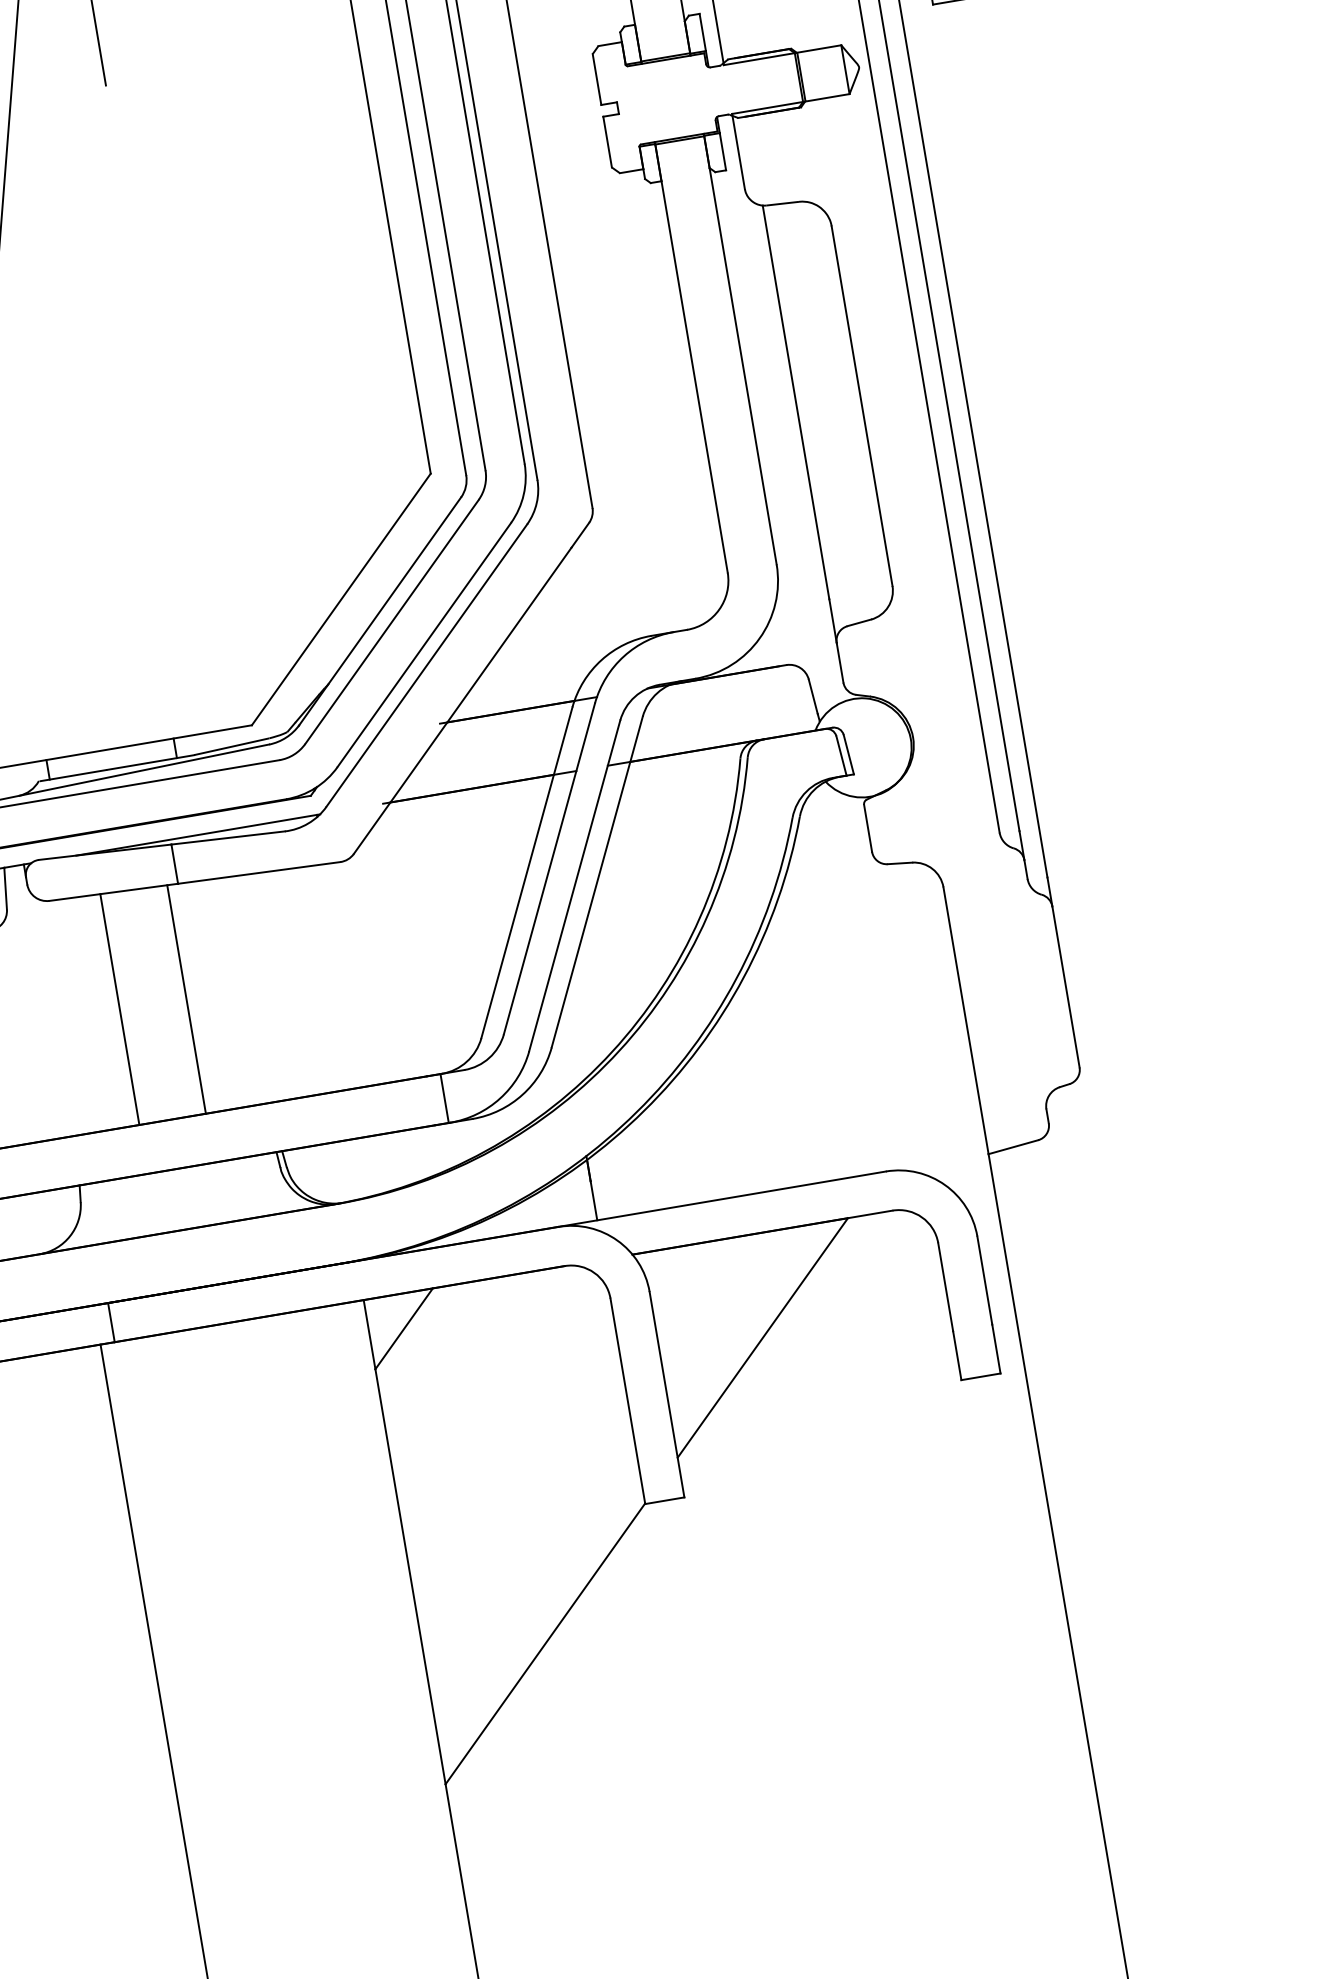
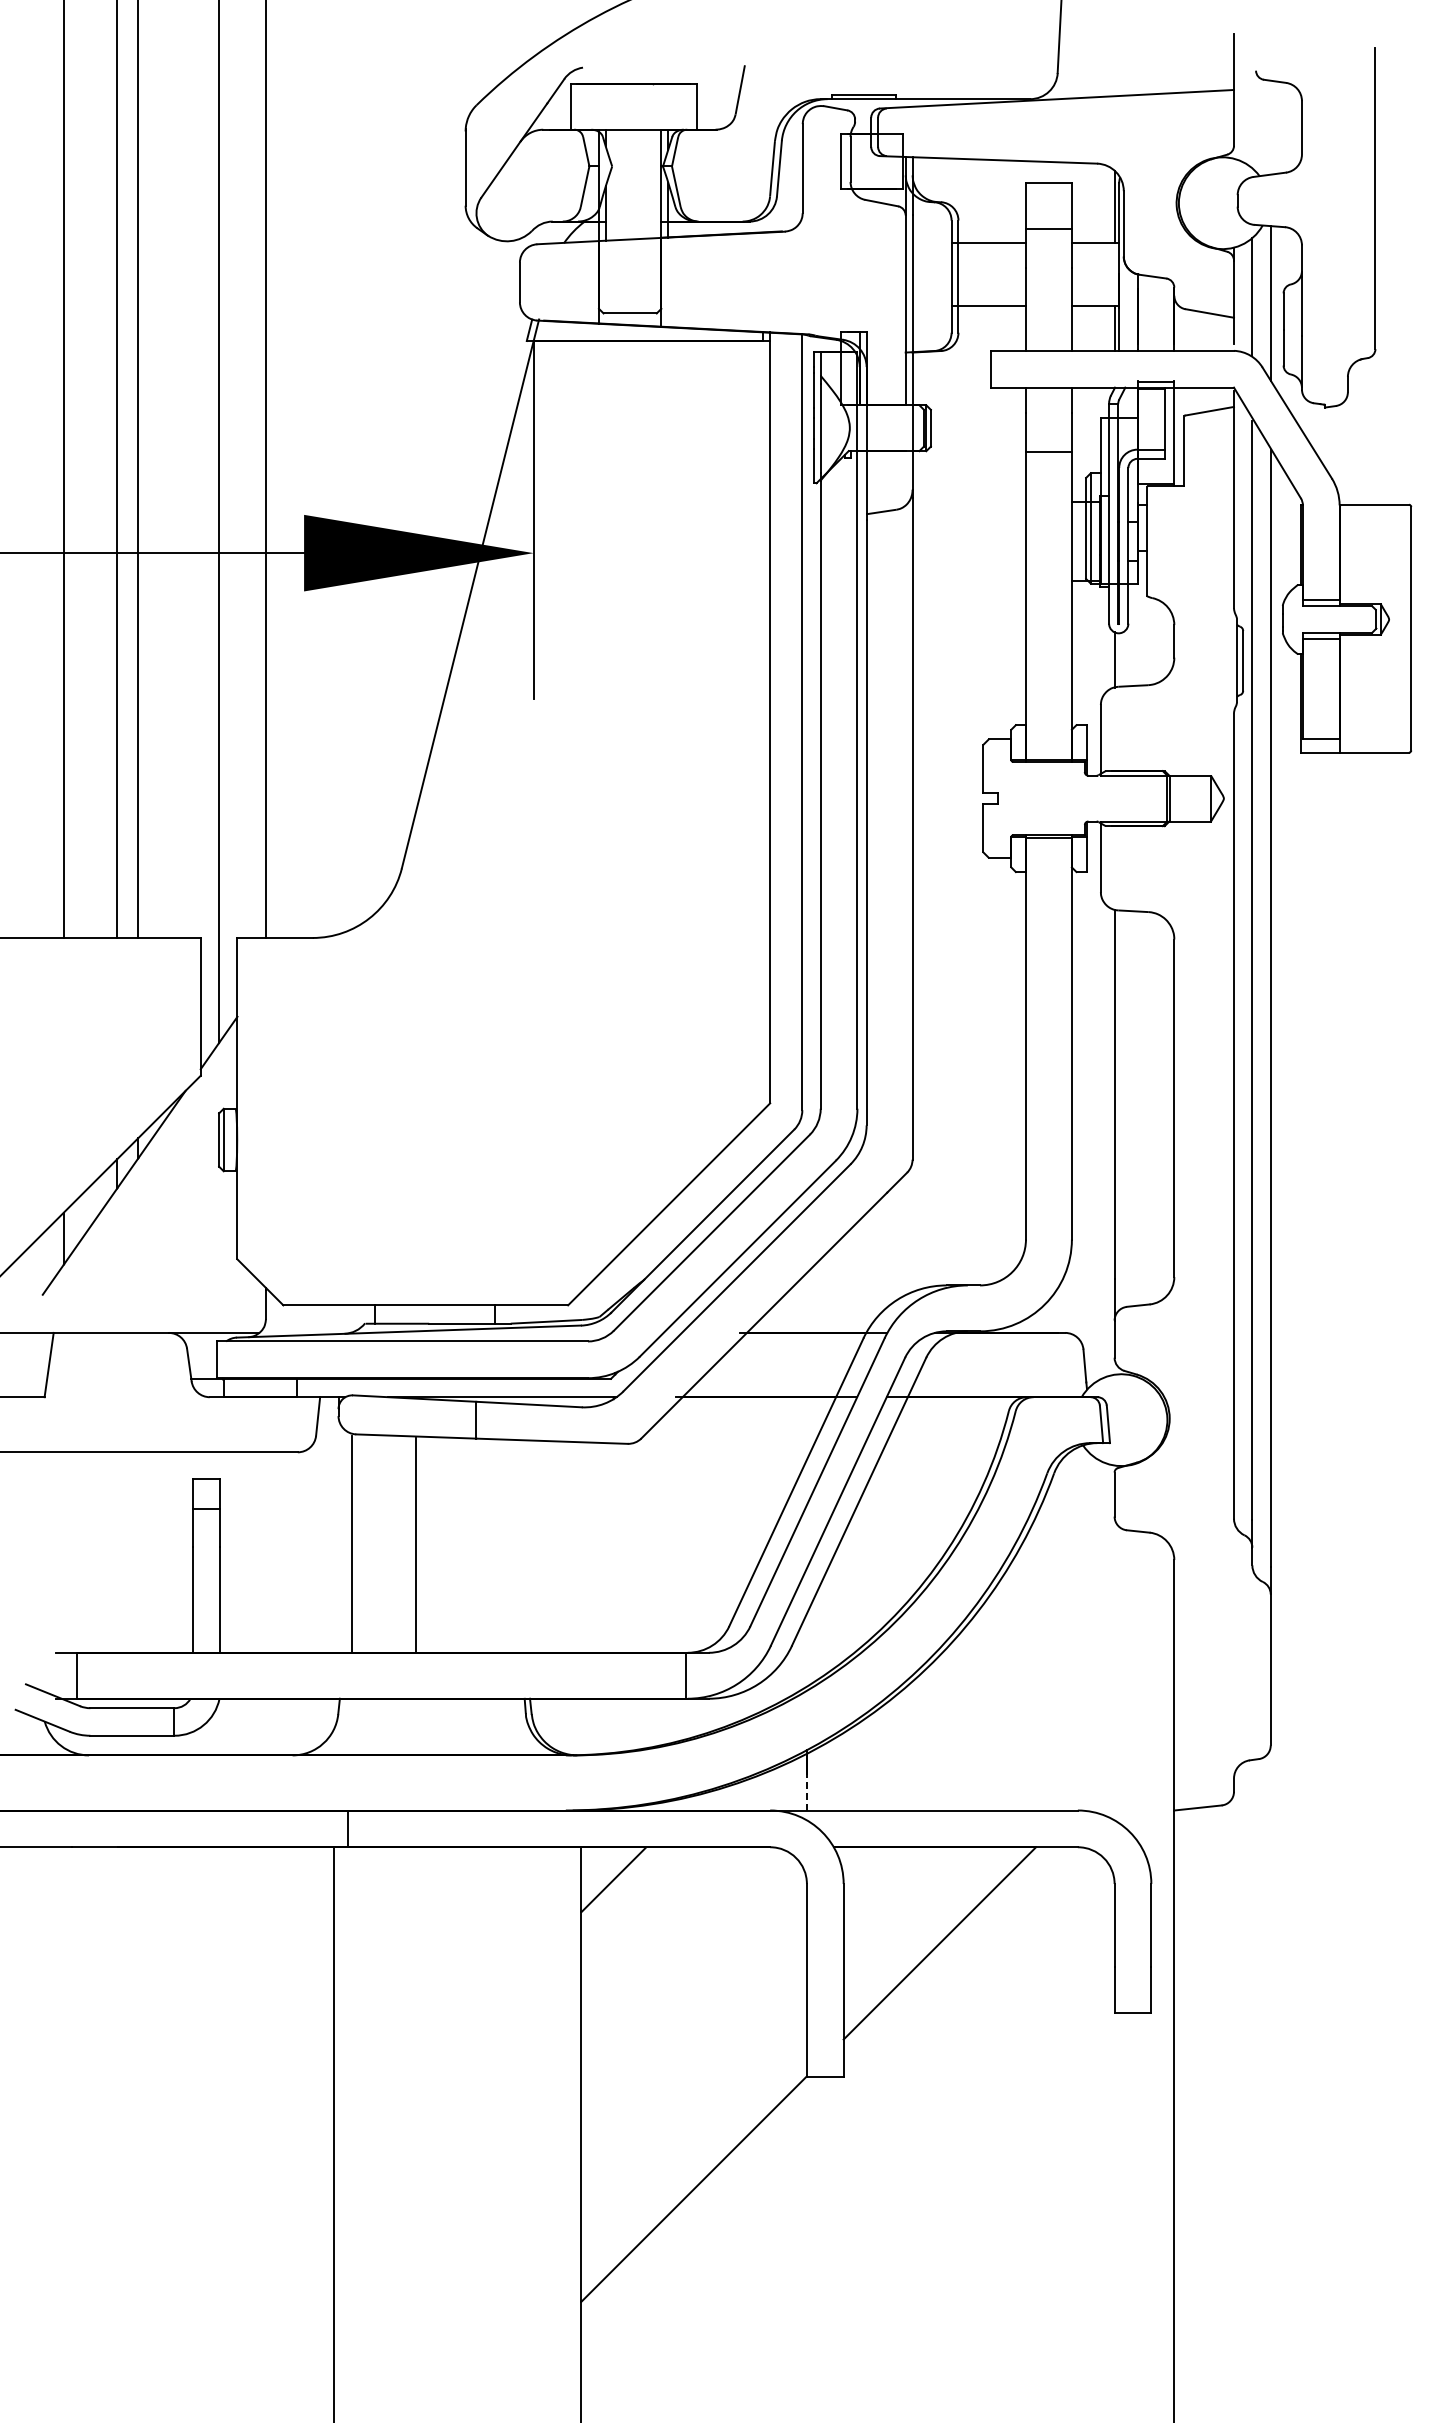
line: (186, 999) -> (416, 1545), moved
line: (119, 1009) -> (351, 1544), moved
line: (593, 1200) -> (806, 1791), solid -> dashed

